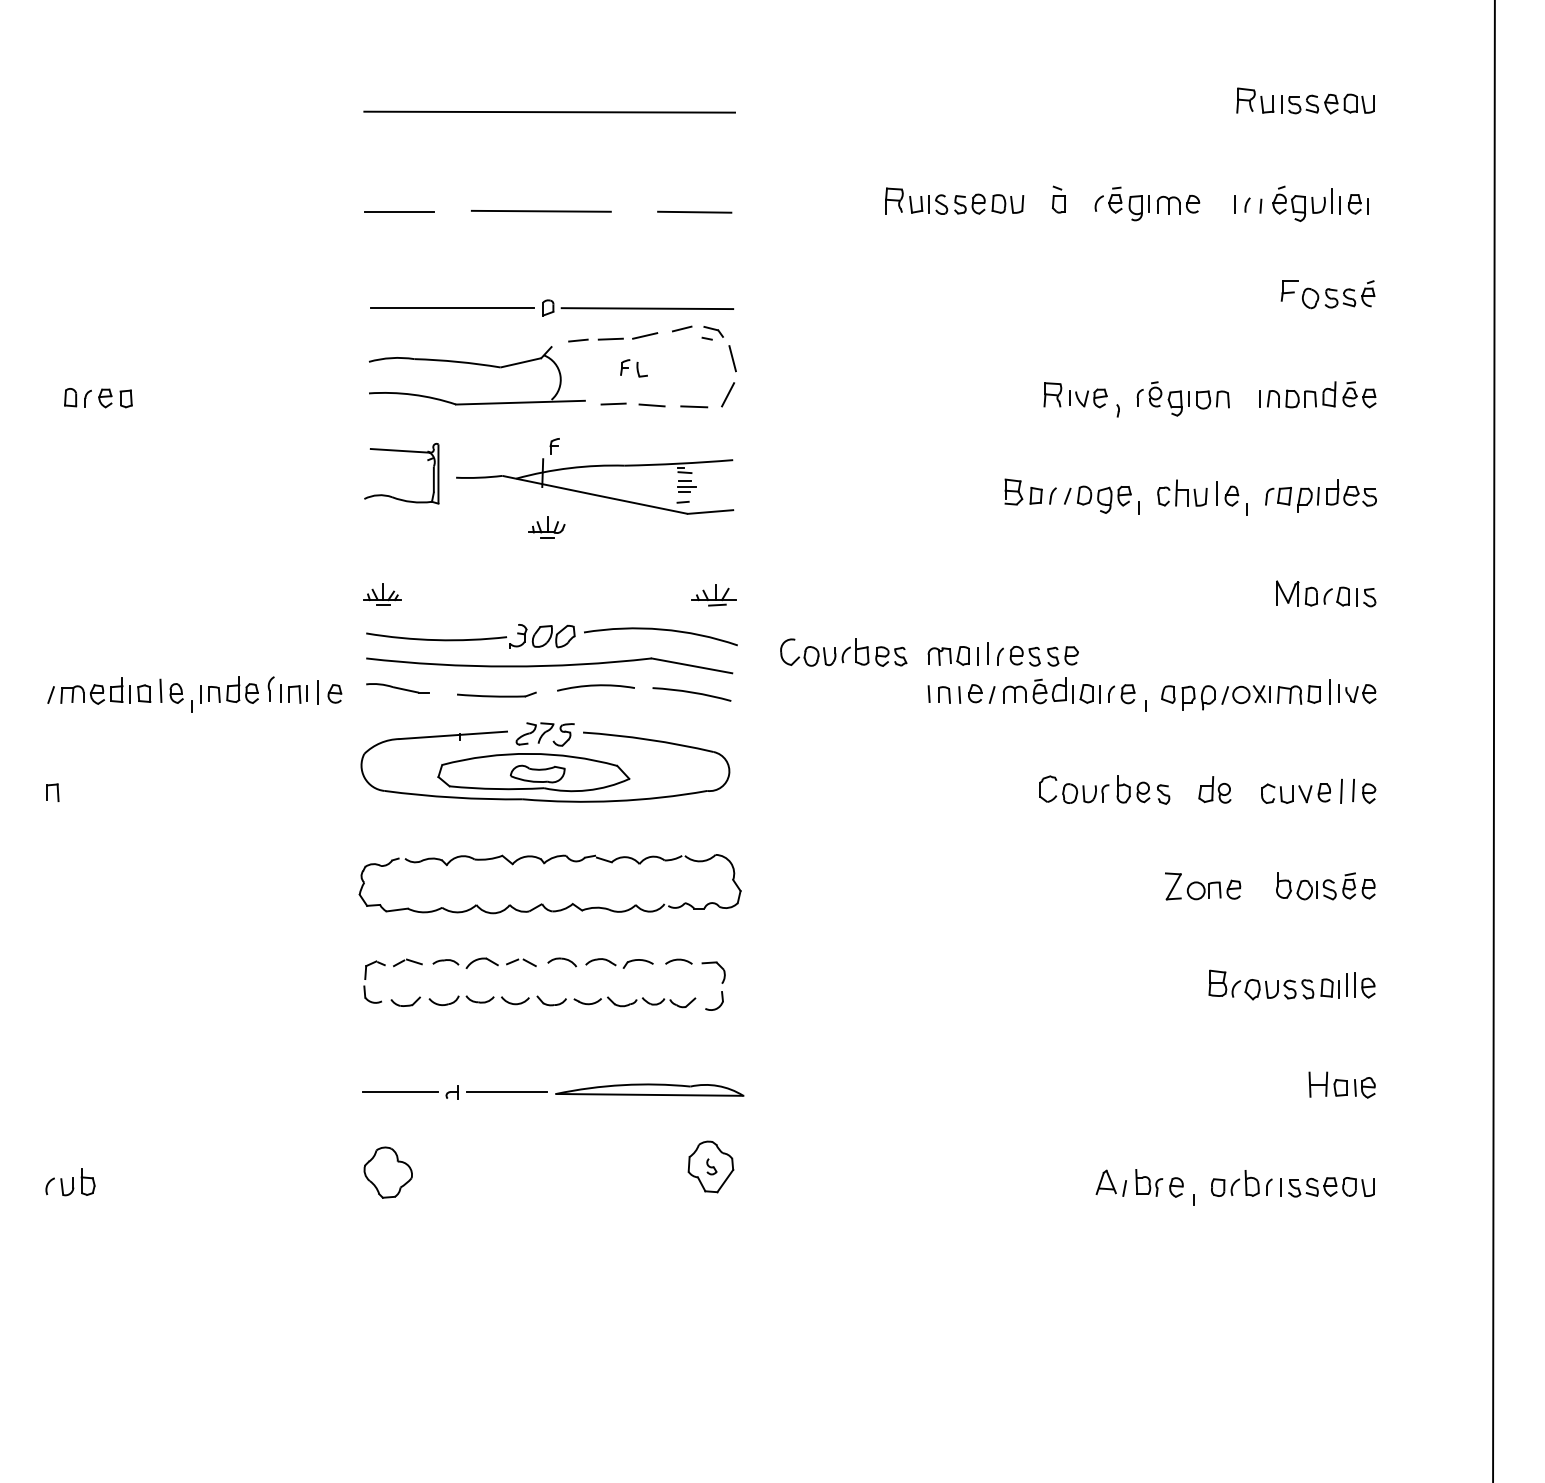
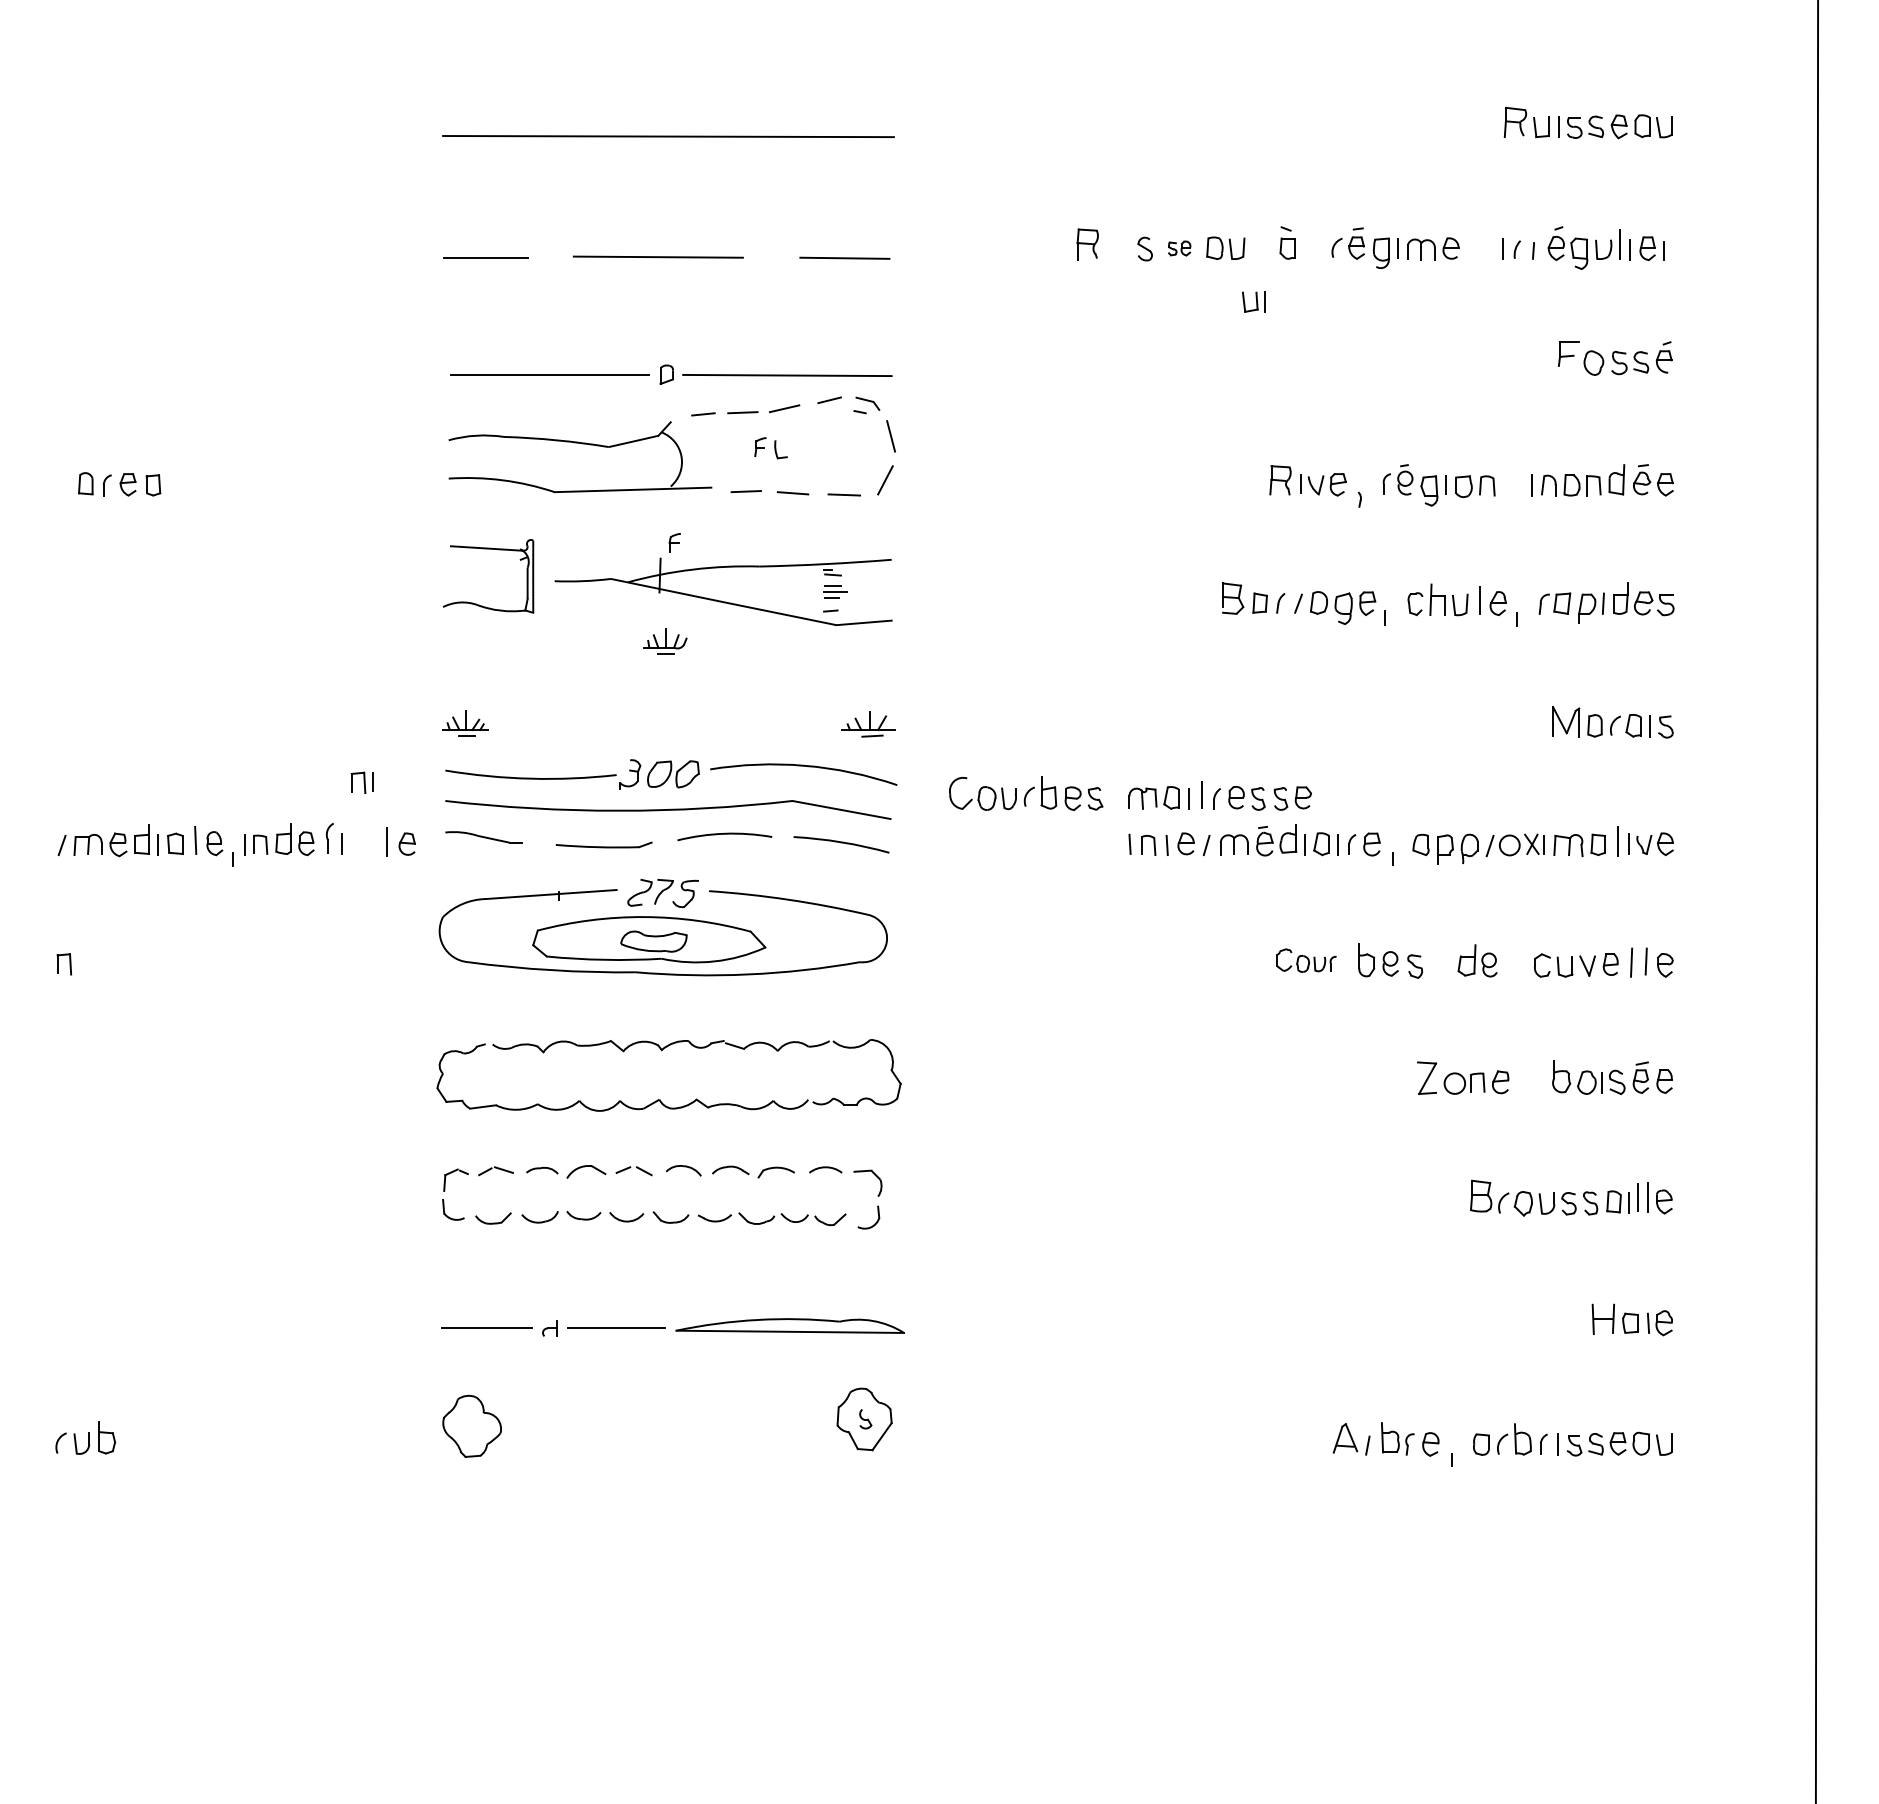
part: (918, 204) -> (1253, 301), moved
part: (969, 204) -> (1179, 248), size x0.6
part: (297, 694) -> (361, 782), moved
part: (1074, 789) -> (1306, 960), size x0.7

